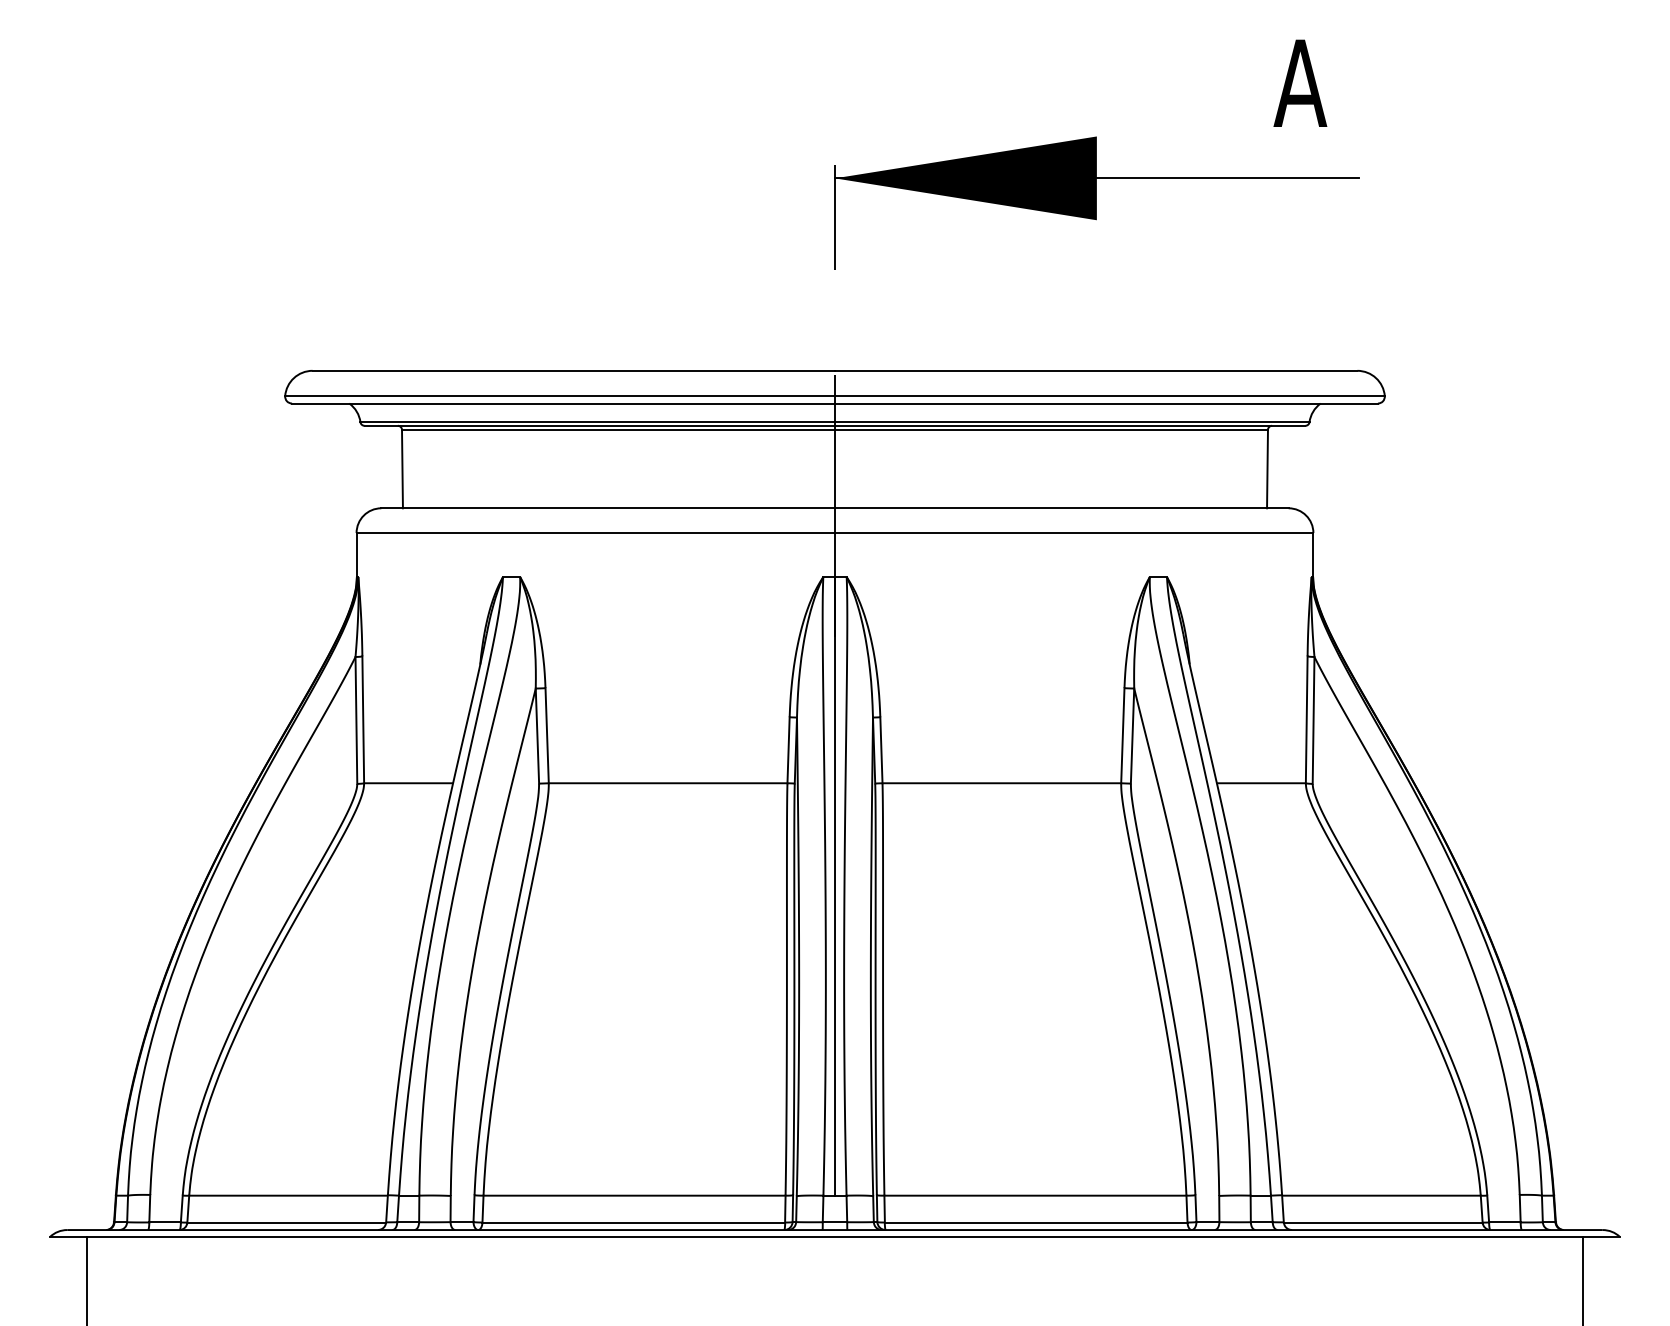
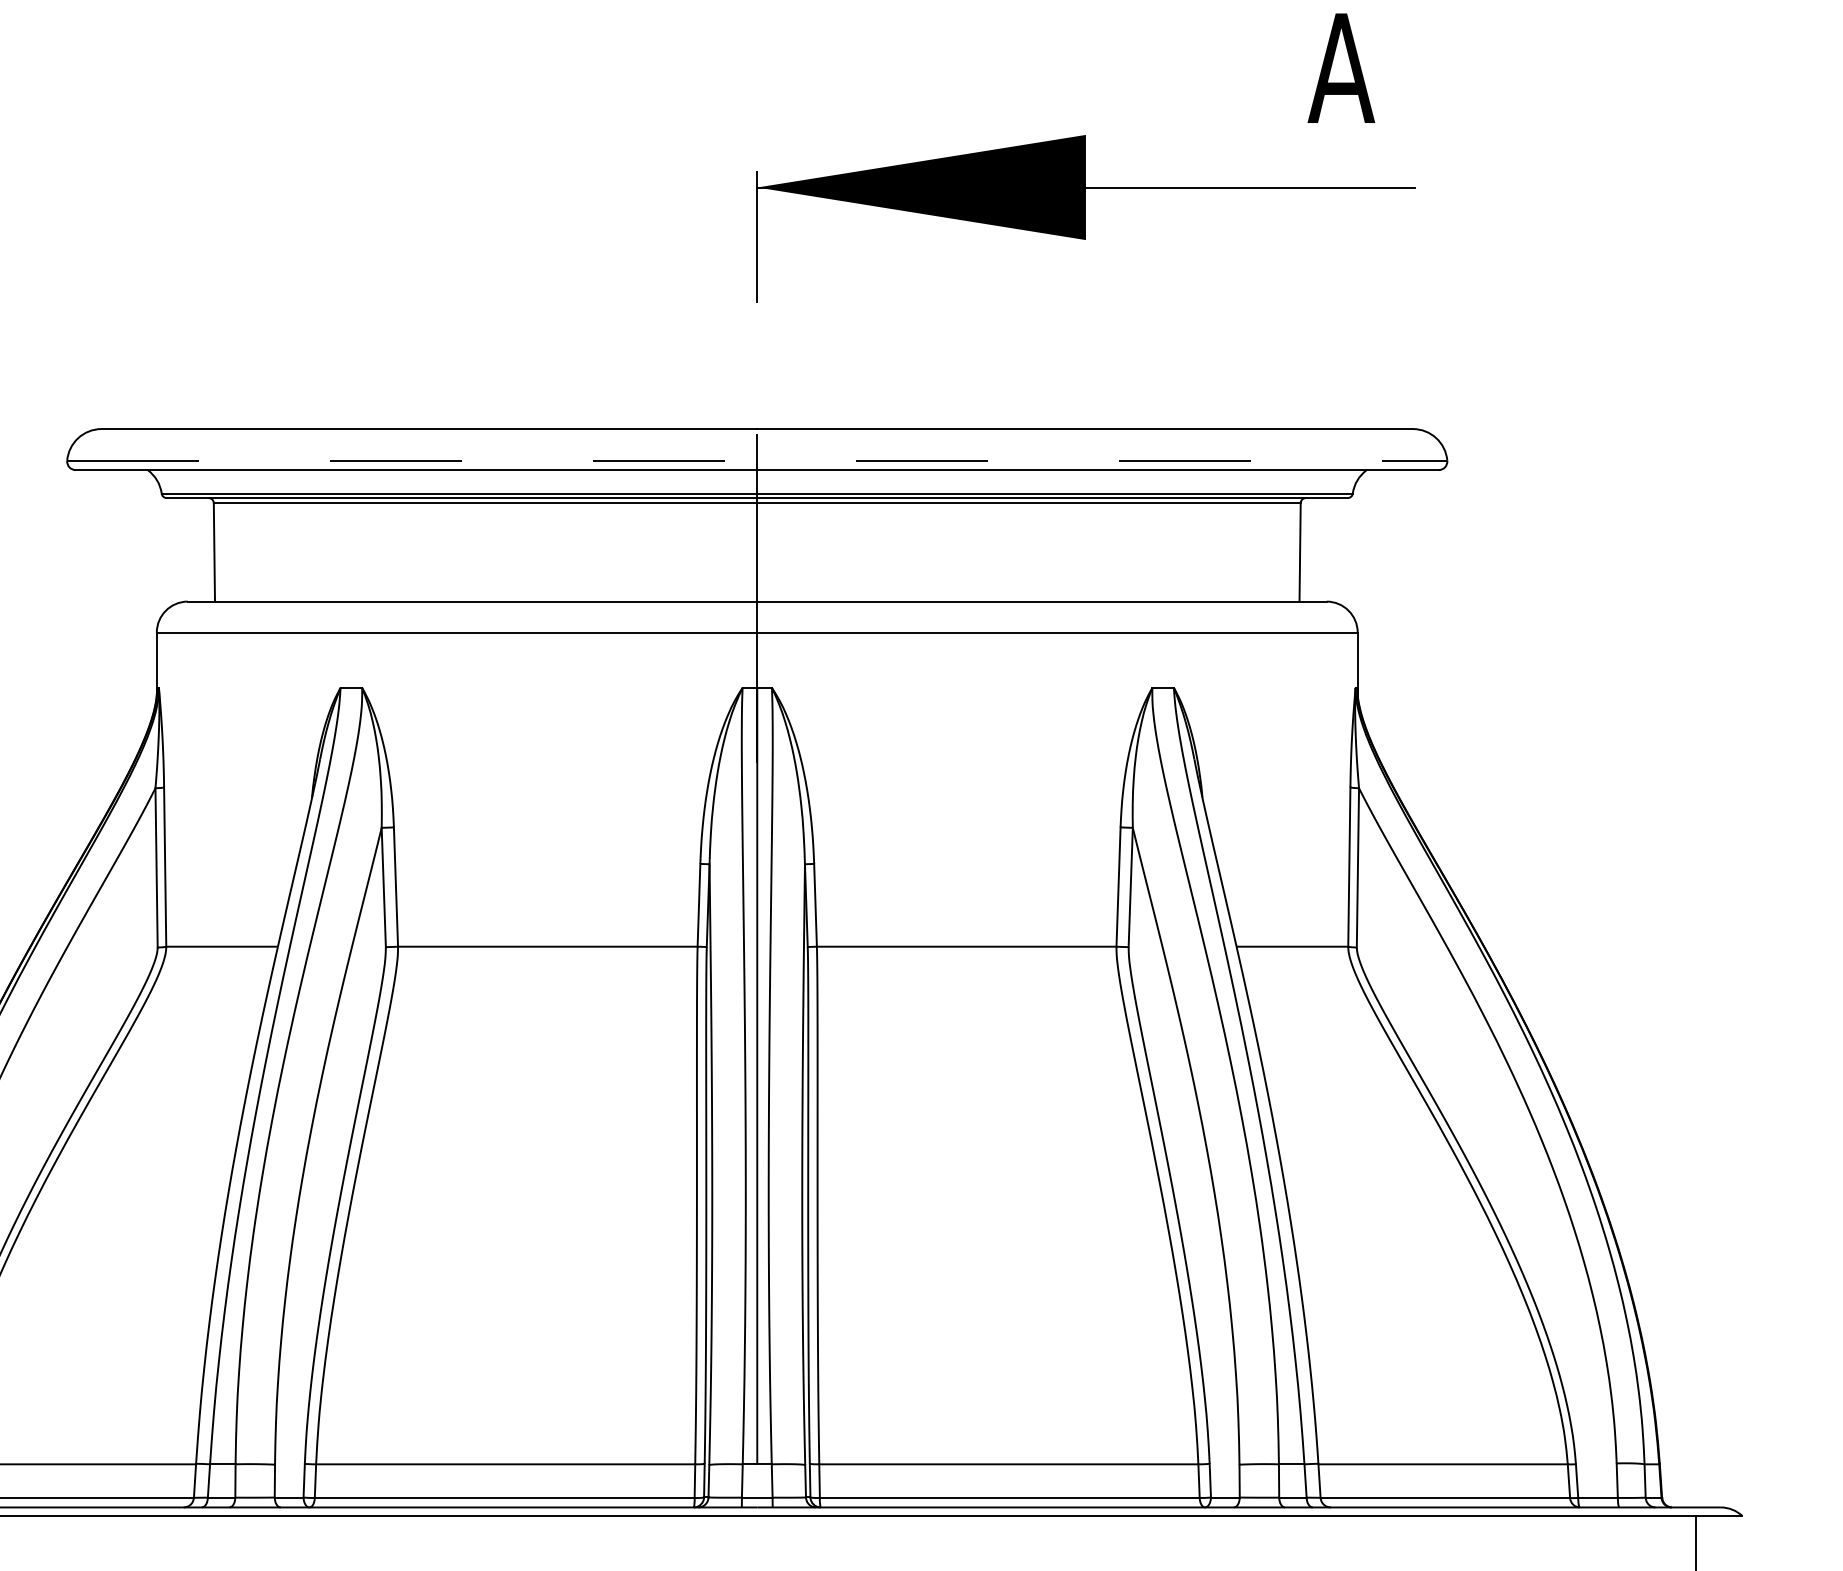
line: (834, 396) -> (756, 461), solid -> dashed

